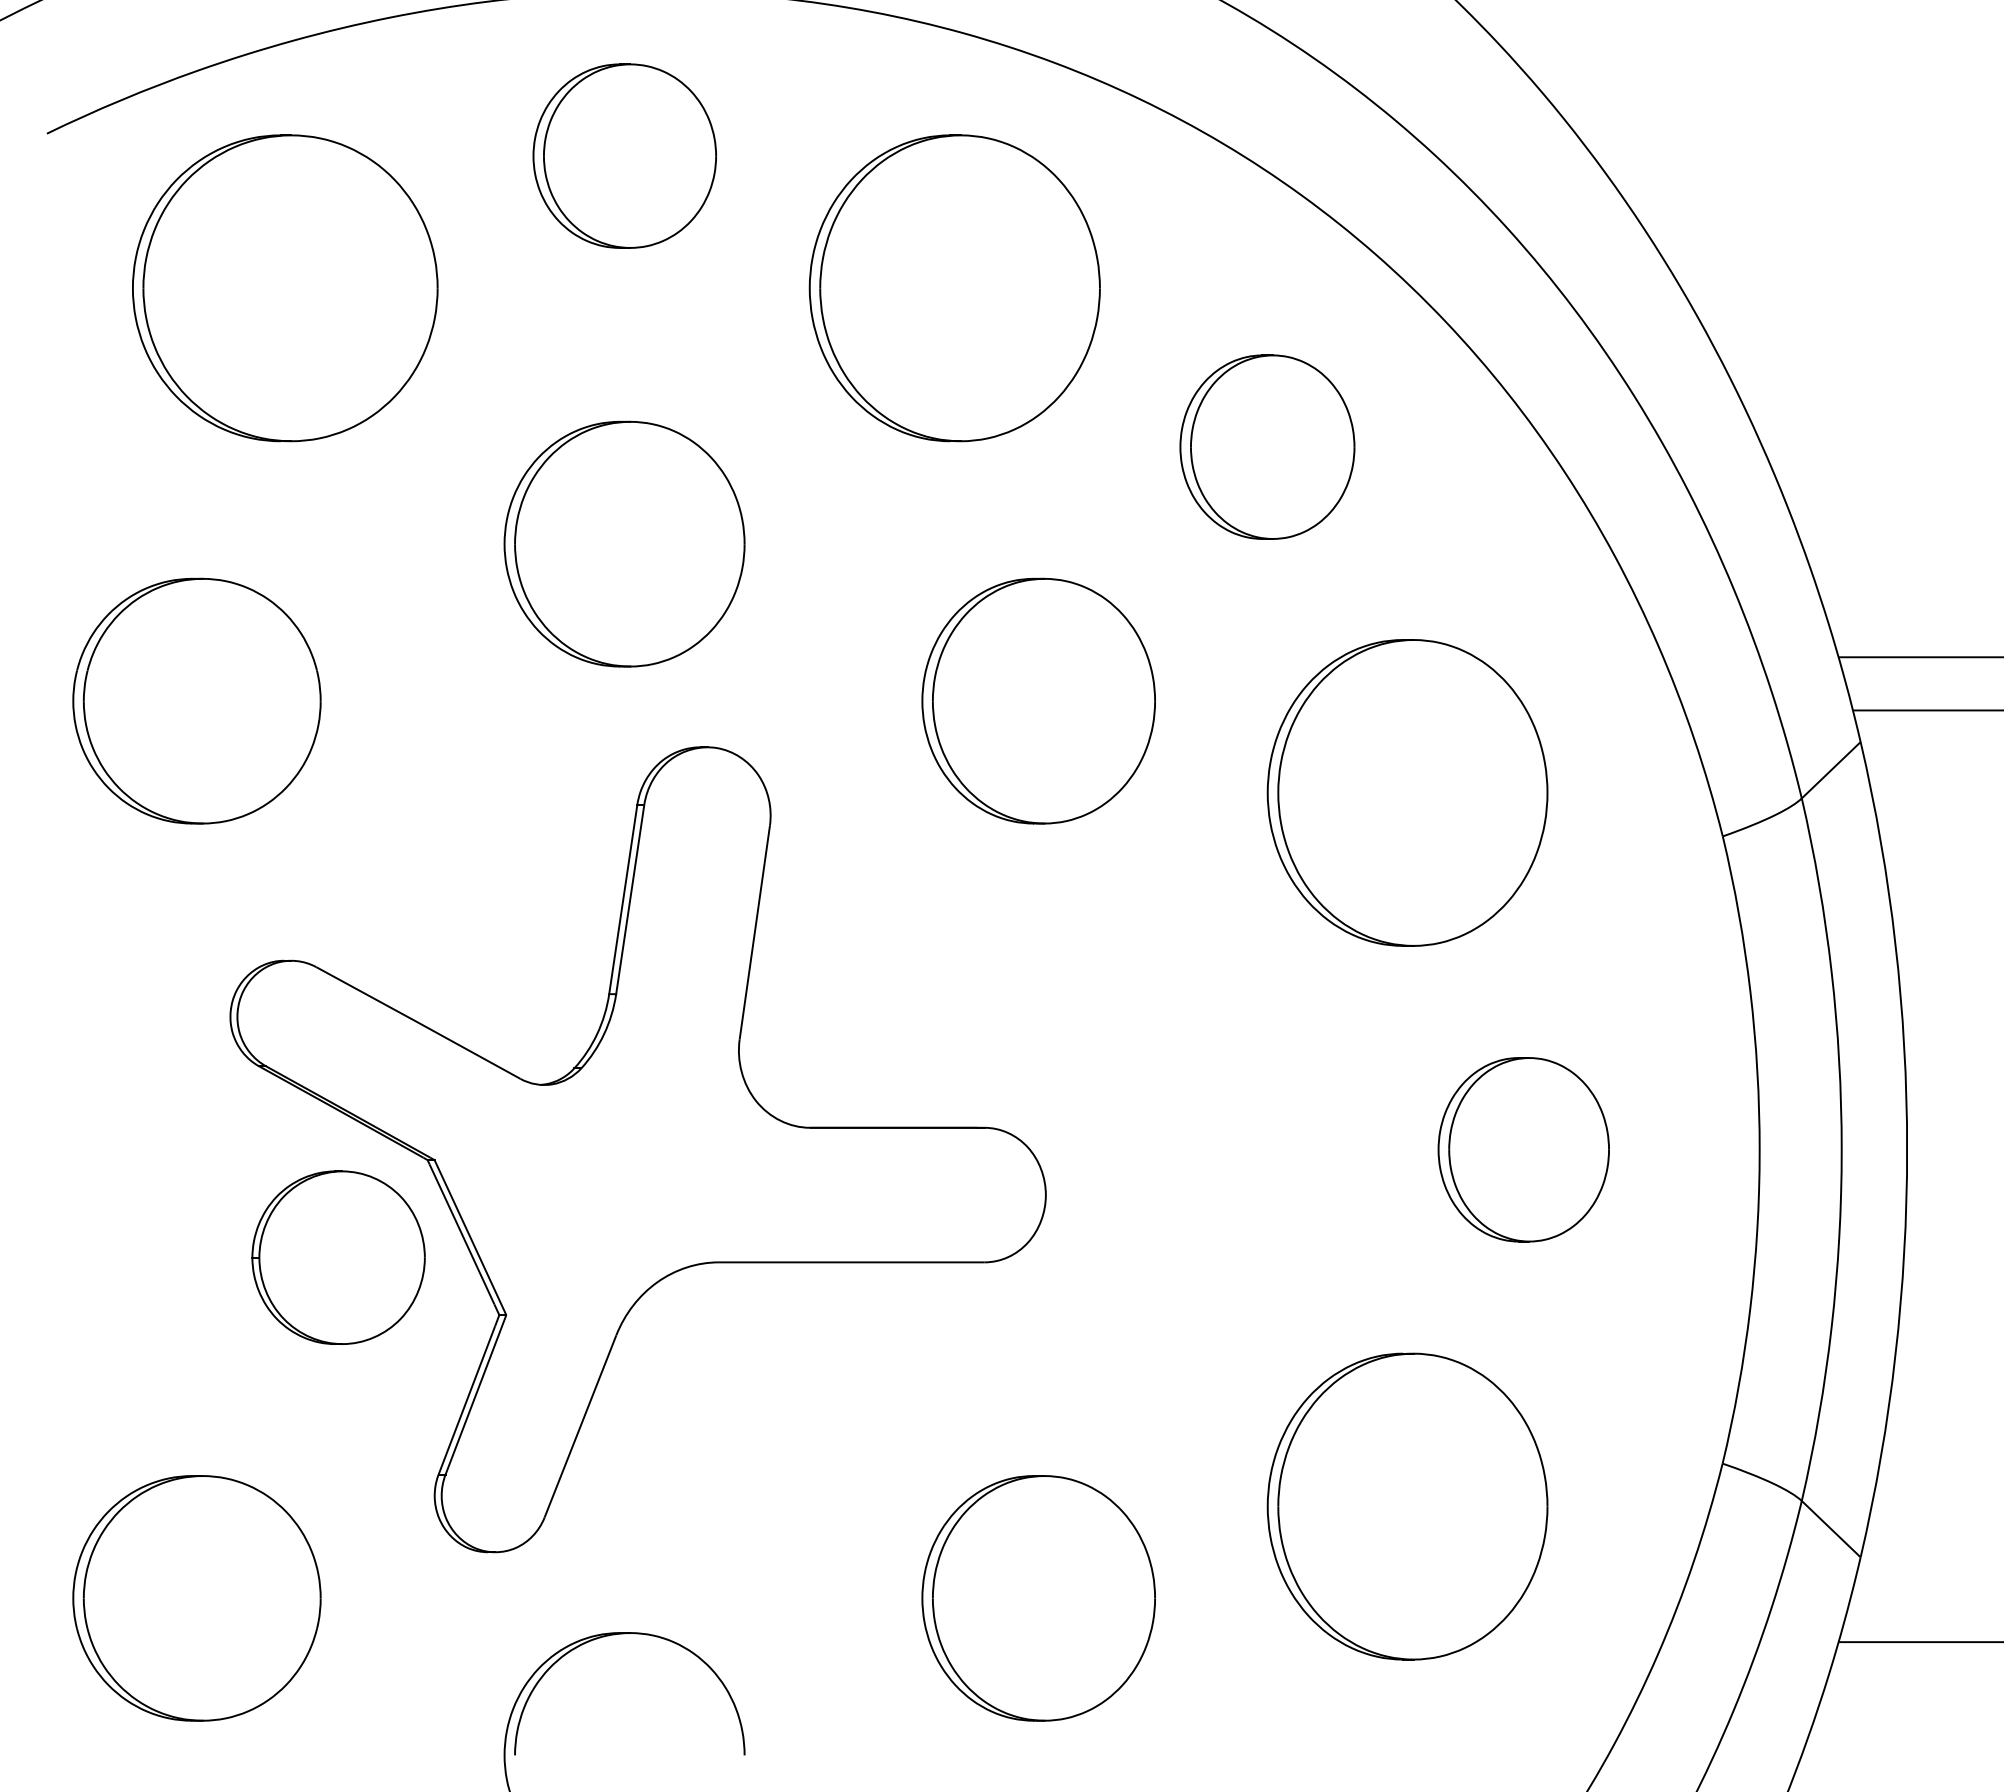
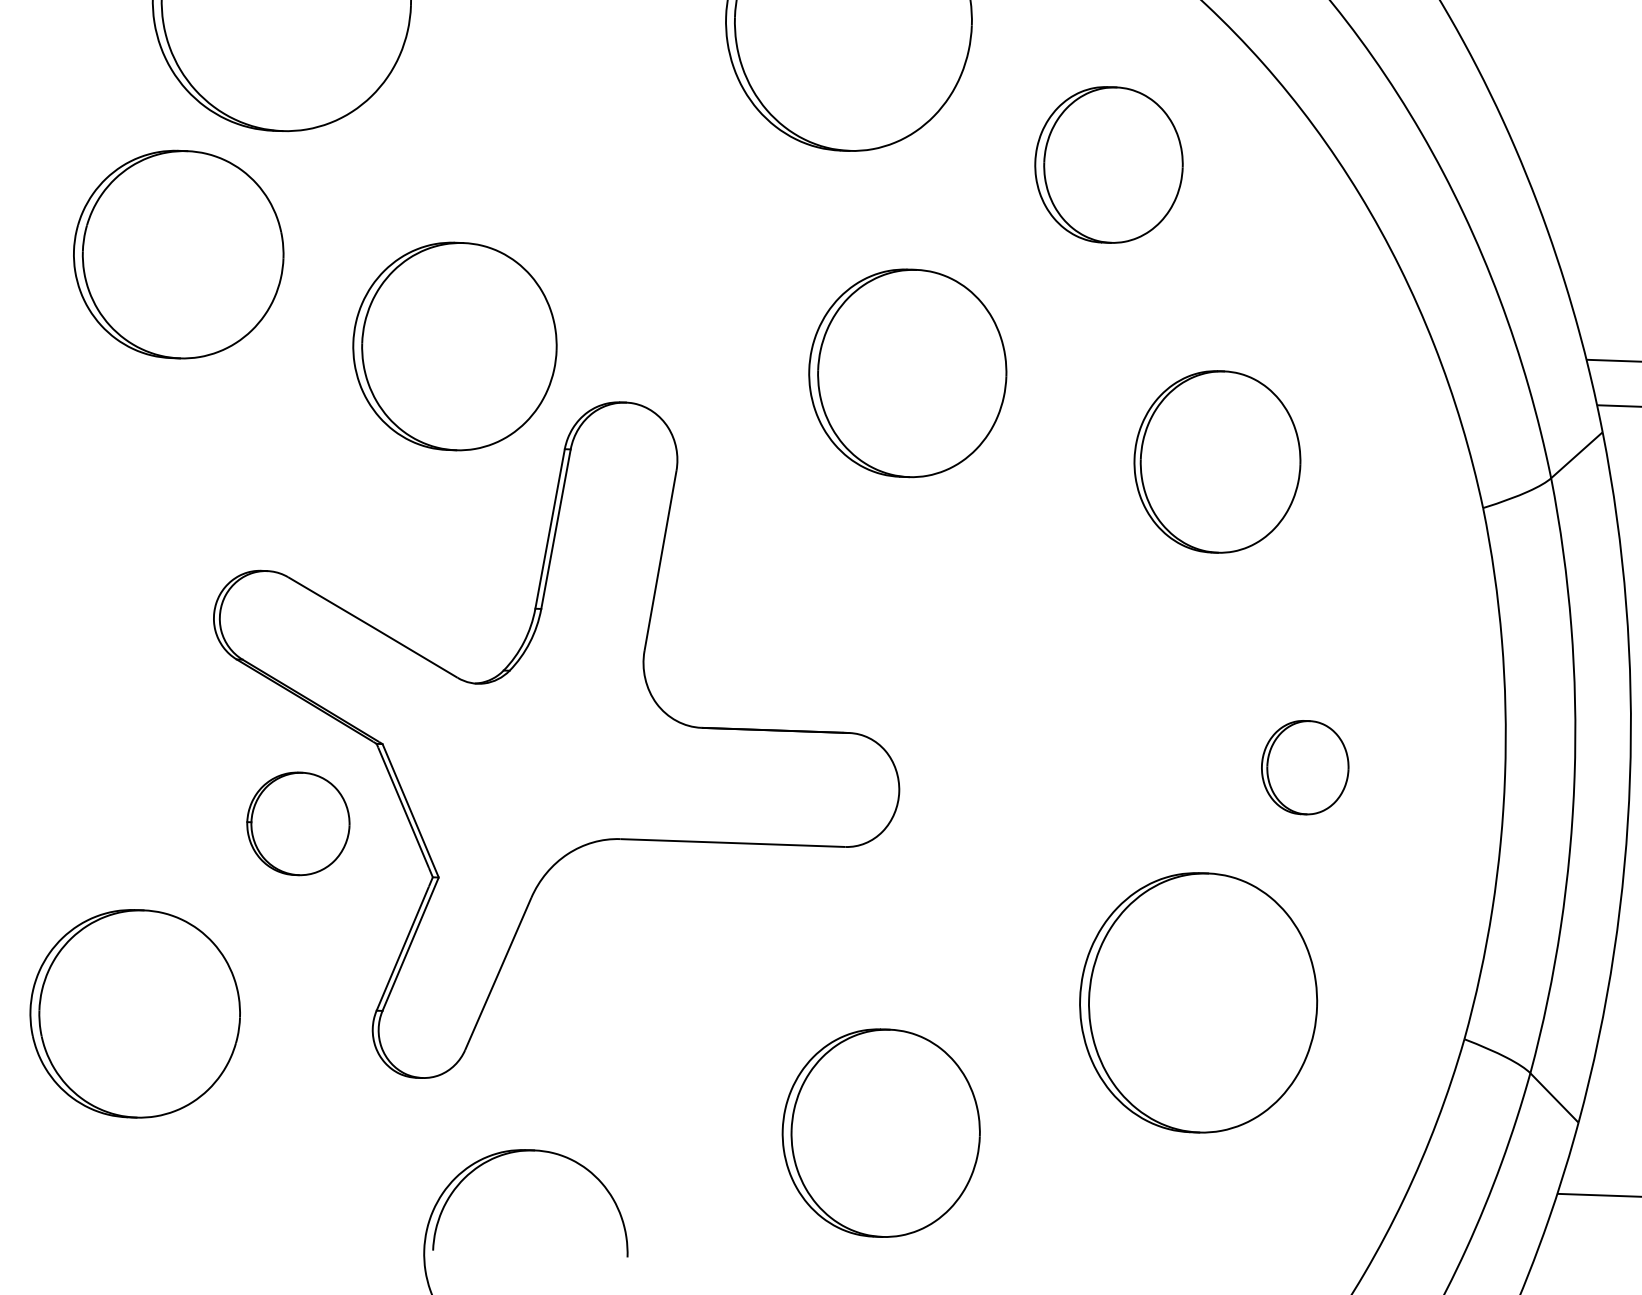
part: (624, 543) -> (454, 345), moved
part: (196, 700) -> (178, 254), moved
part: (1407, 792) -> (1217, 461), size x0.7
part: (1523, 1149) -> (1305, 767), size x0.6
part: (338, 1257) -> (298, 823), size x0.7
part: (1407, 1506) -> (1198, 1002), moved
part: (196, 1598) -> (134, 1013), moved

